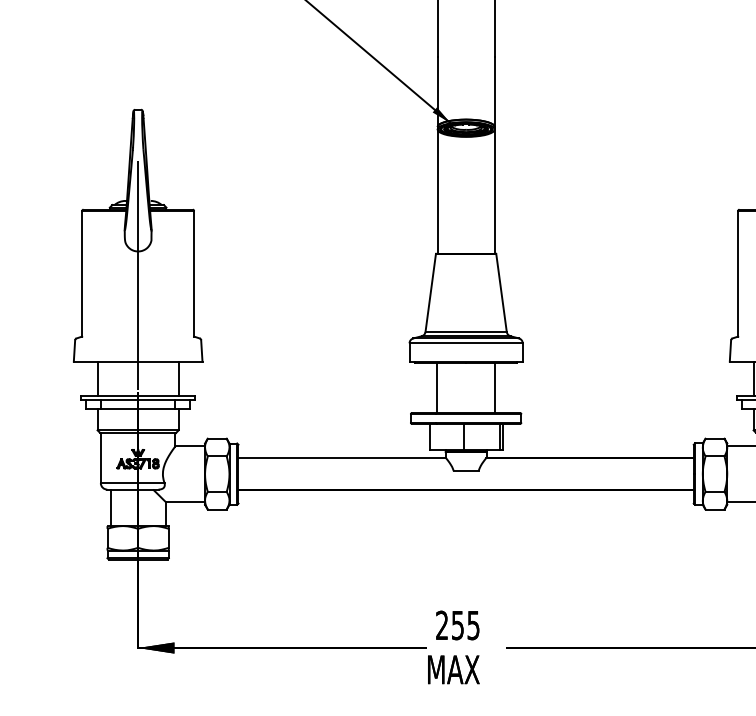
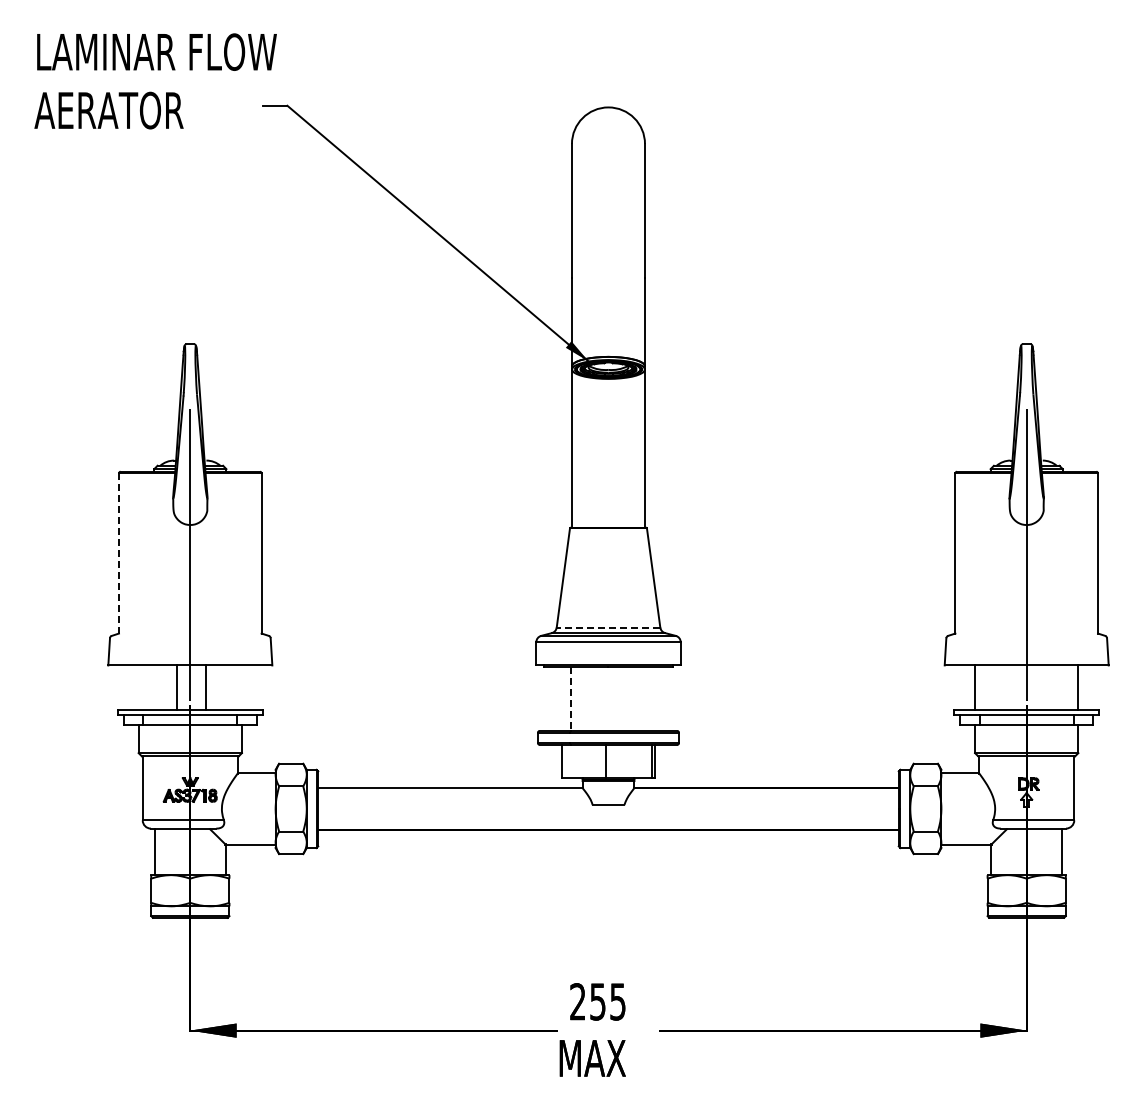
line: (81, 273) -> (118, 553), solid -> dashed
line: (466, 331) -> (608, 627), solid -> dashed
line: (97, 378) -> (176, 687), moved
line: (178, 378) -> (205, 687), moved
line: (495, 387) -> (645, 698), removed
line: (437, 388) -> (571, 699), solid -> dashed

